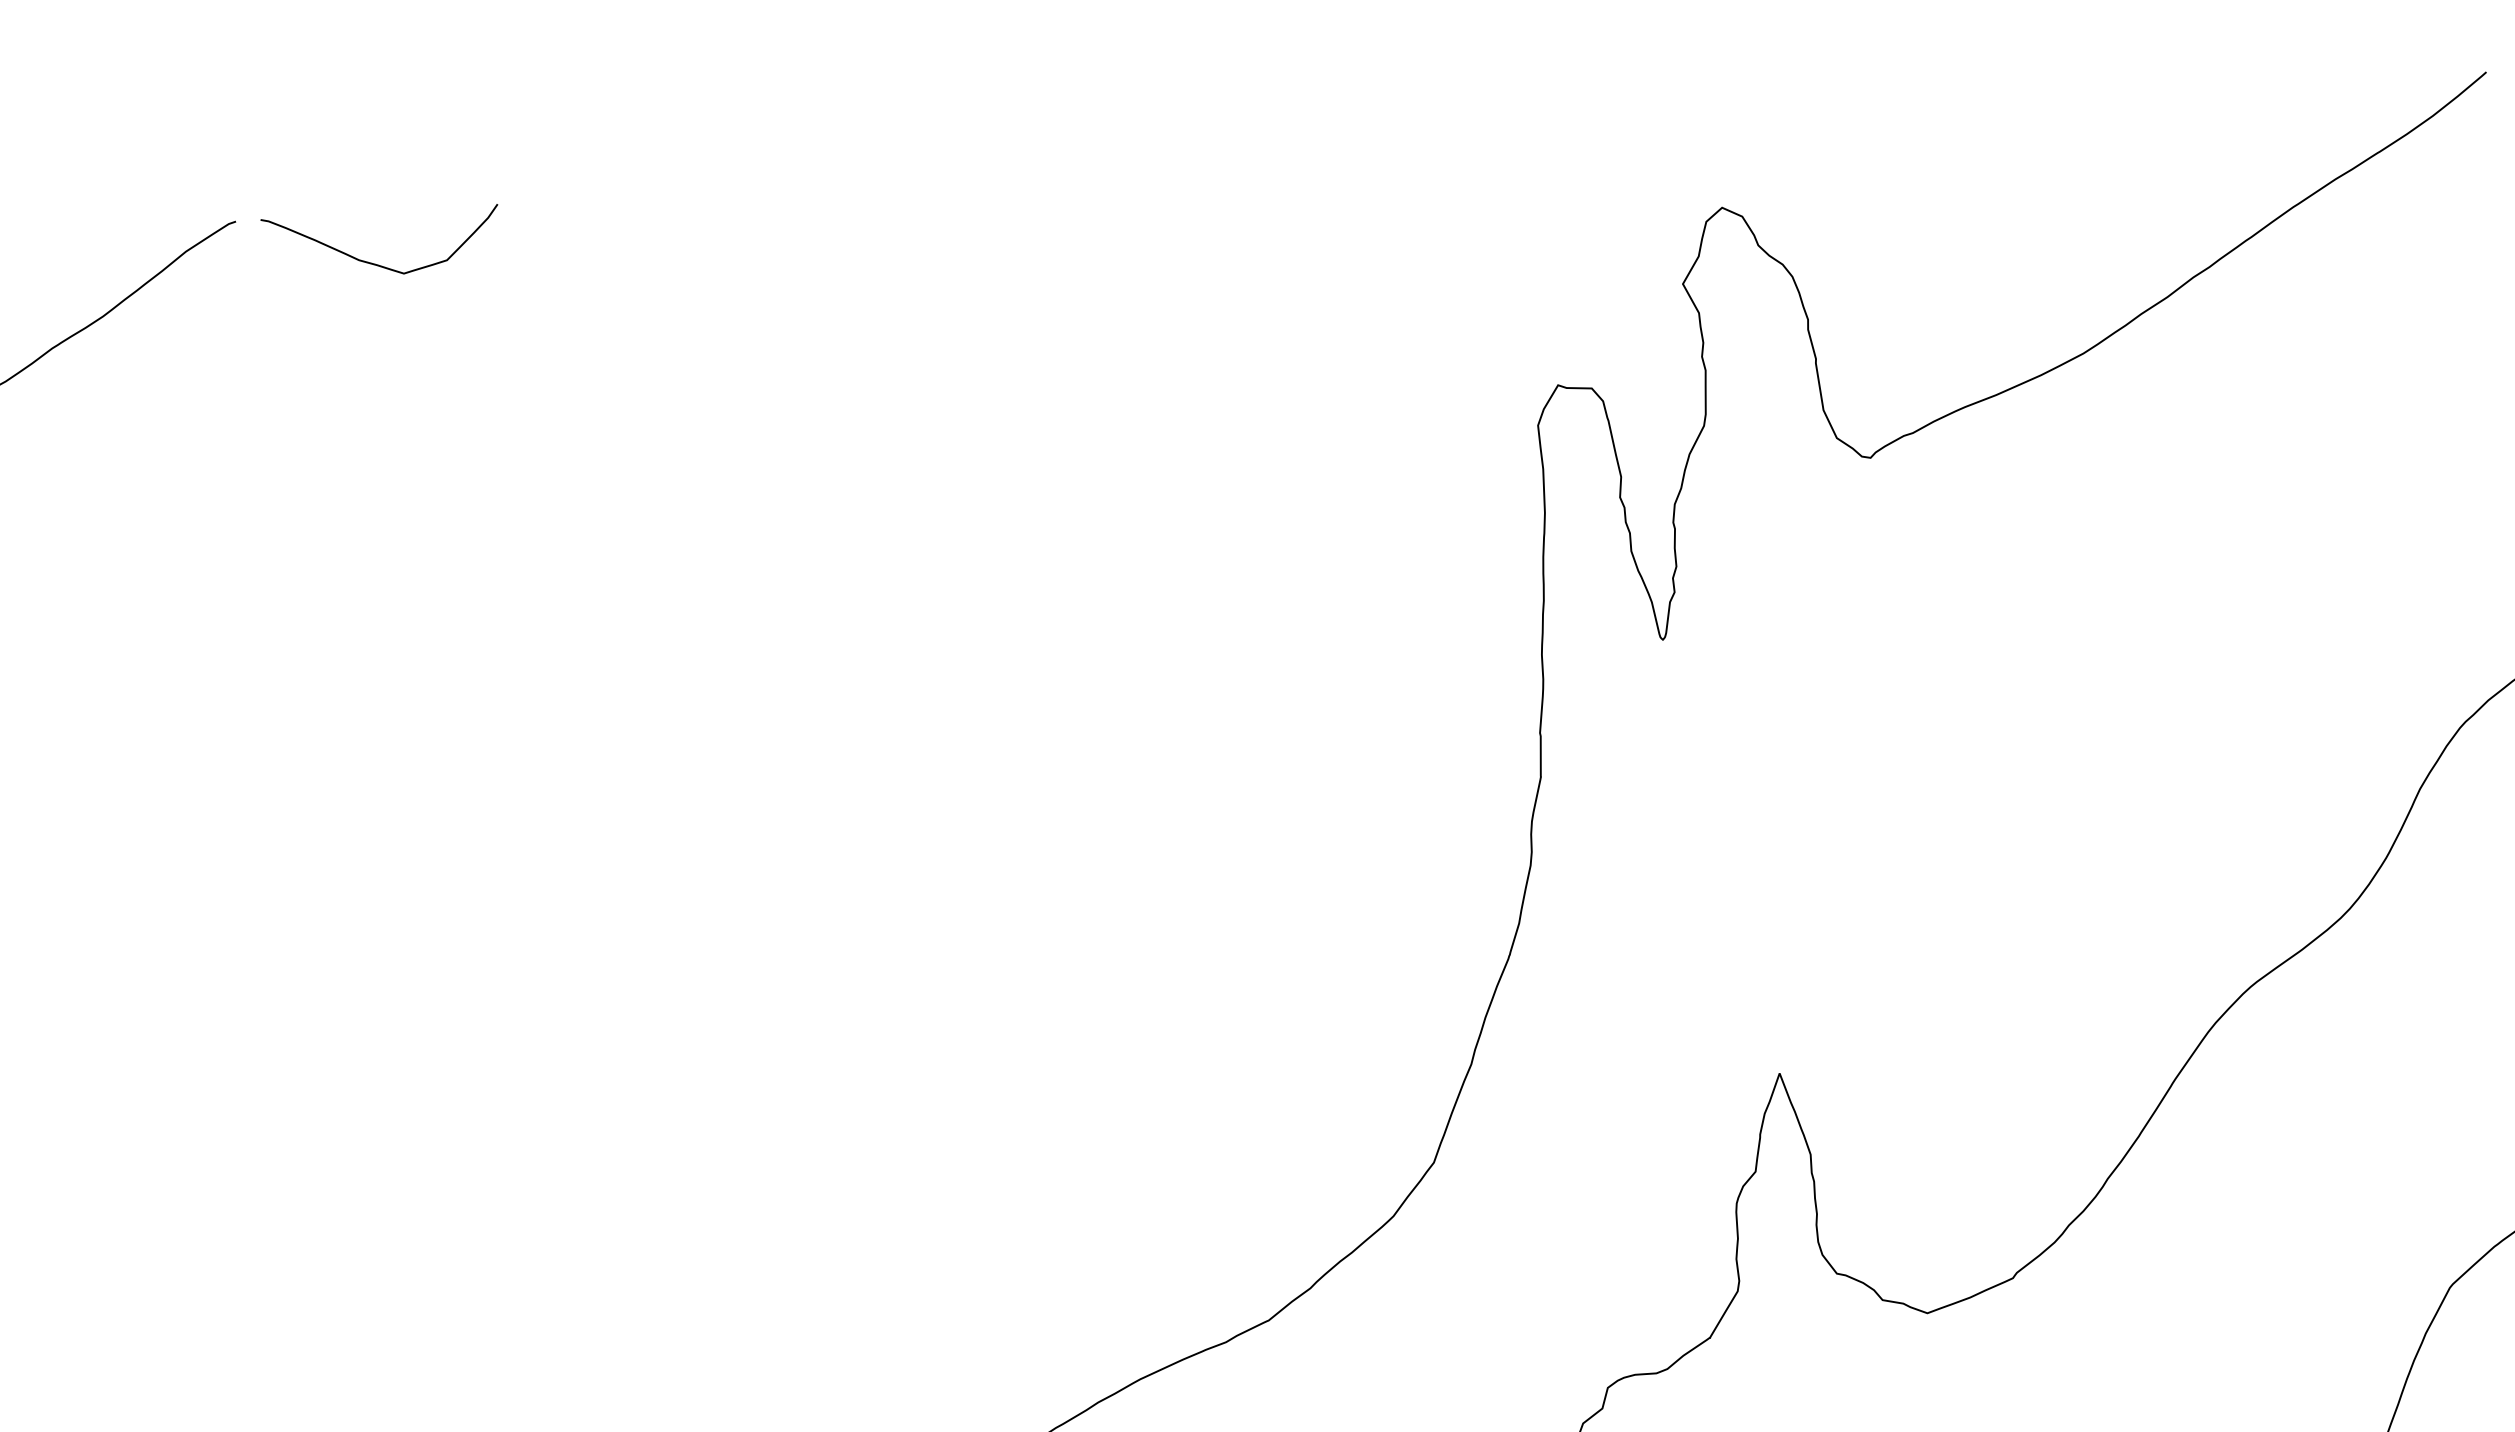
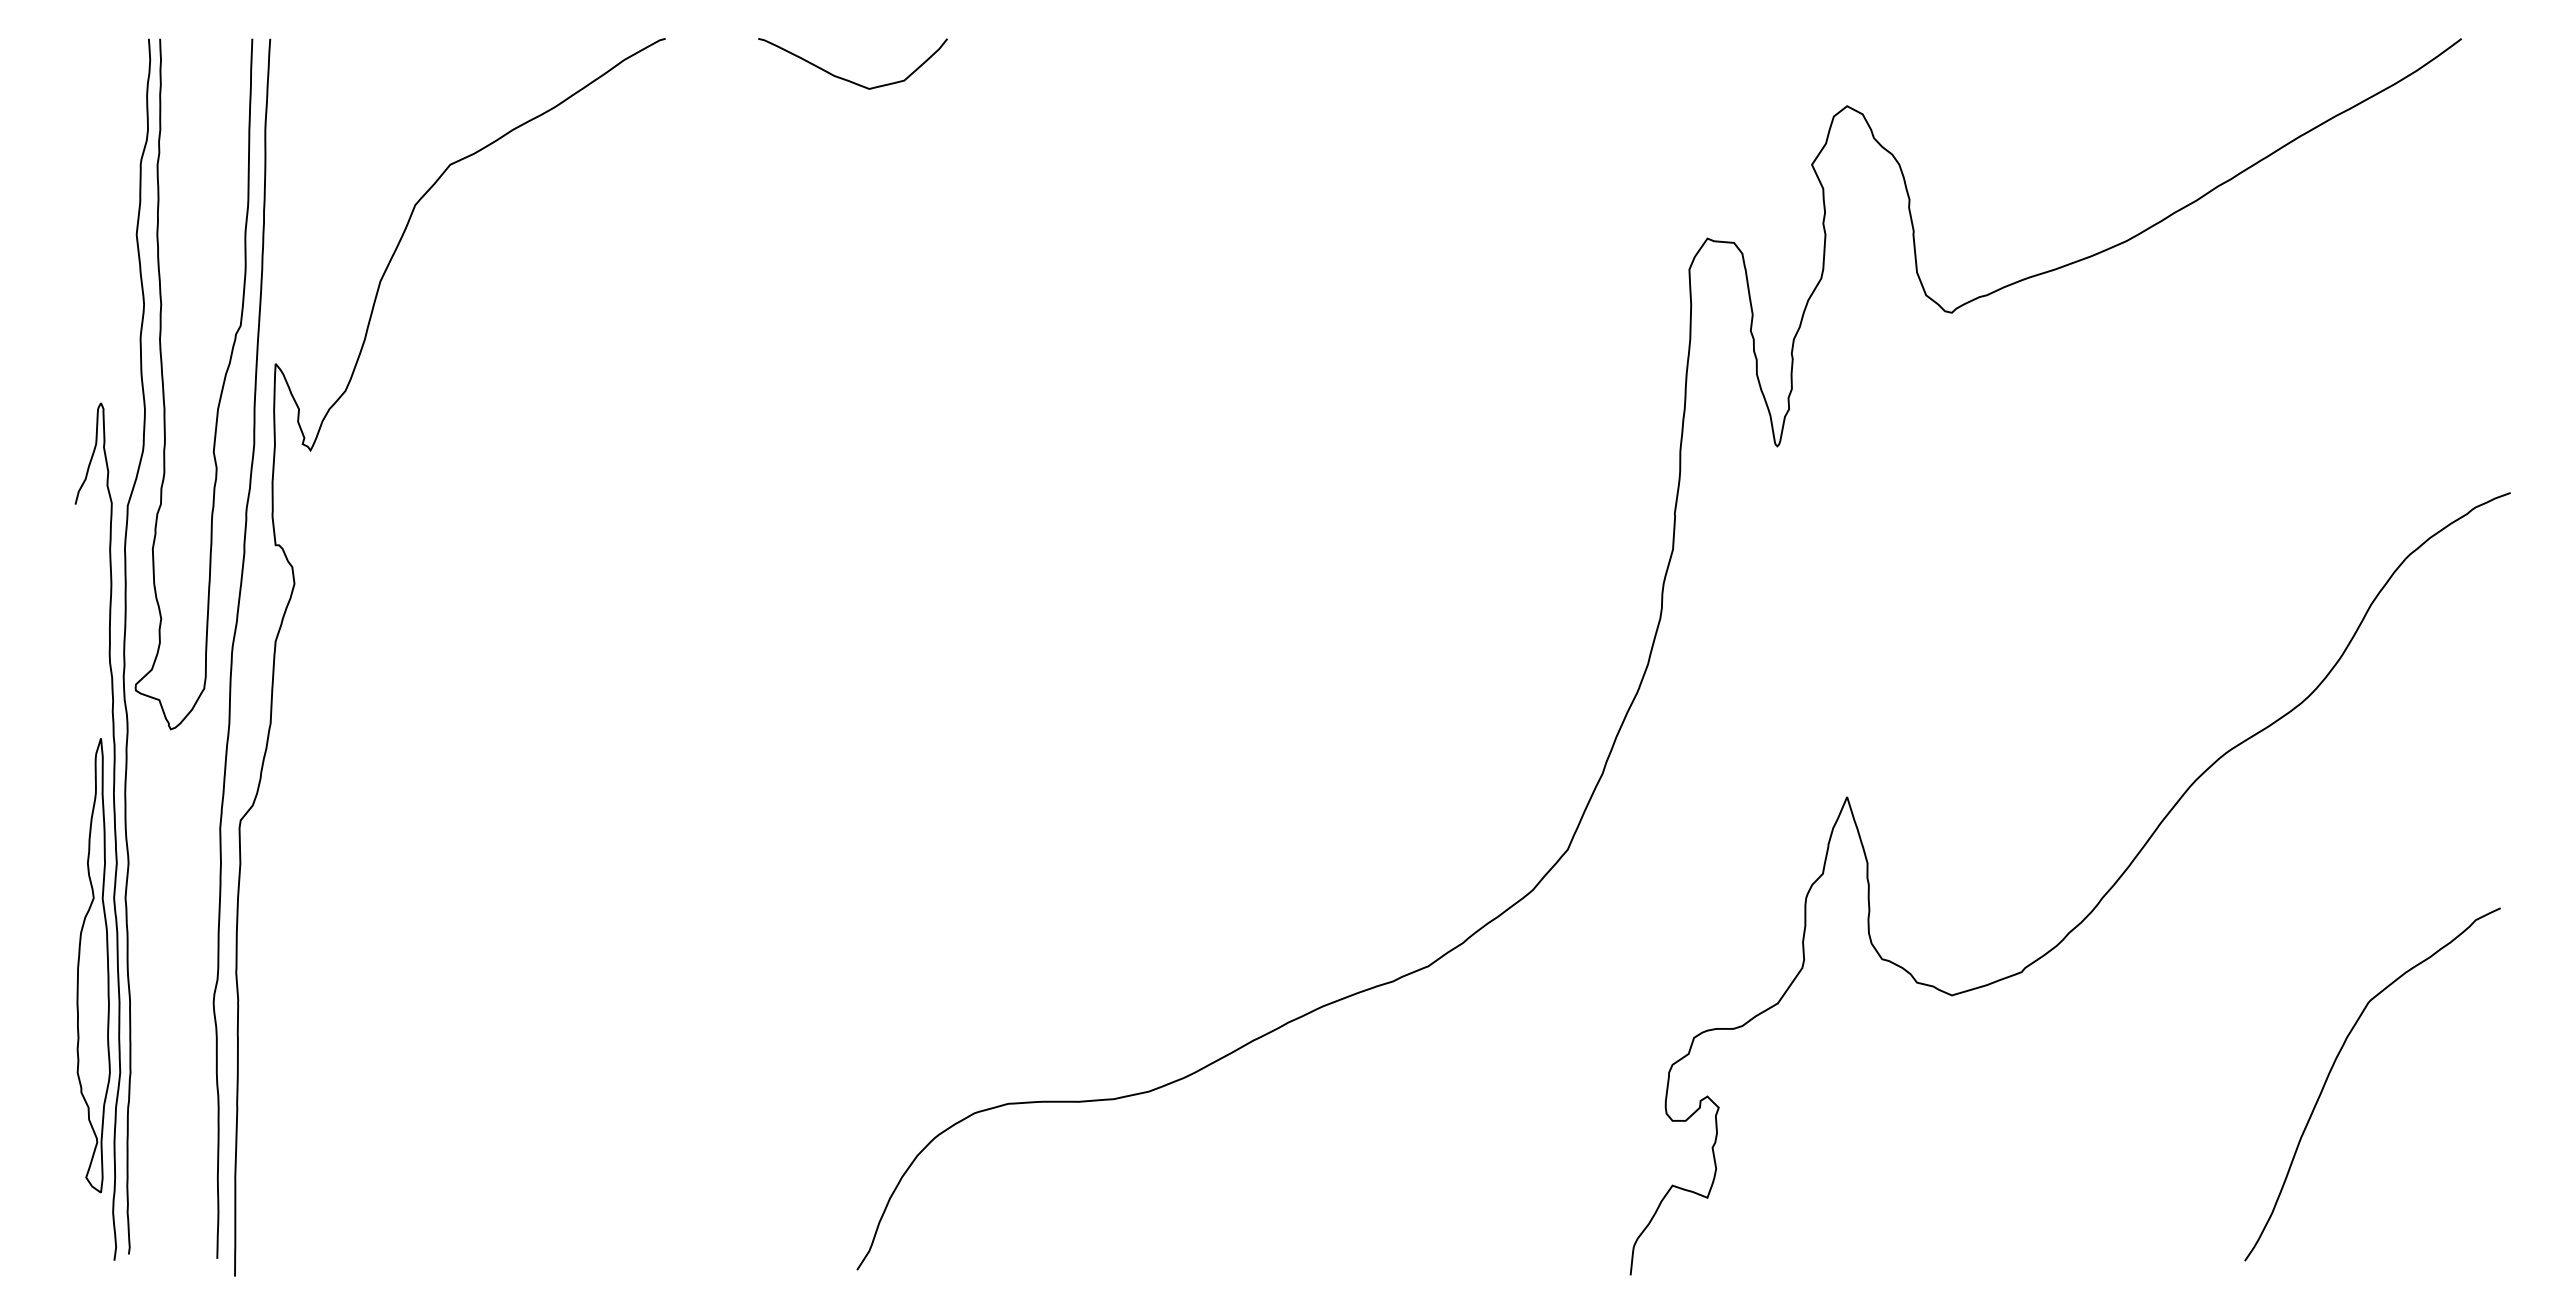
curve: (377, 263) -> (848, 79), moved

